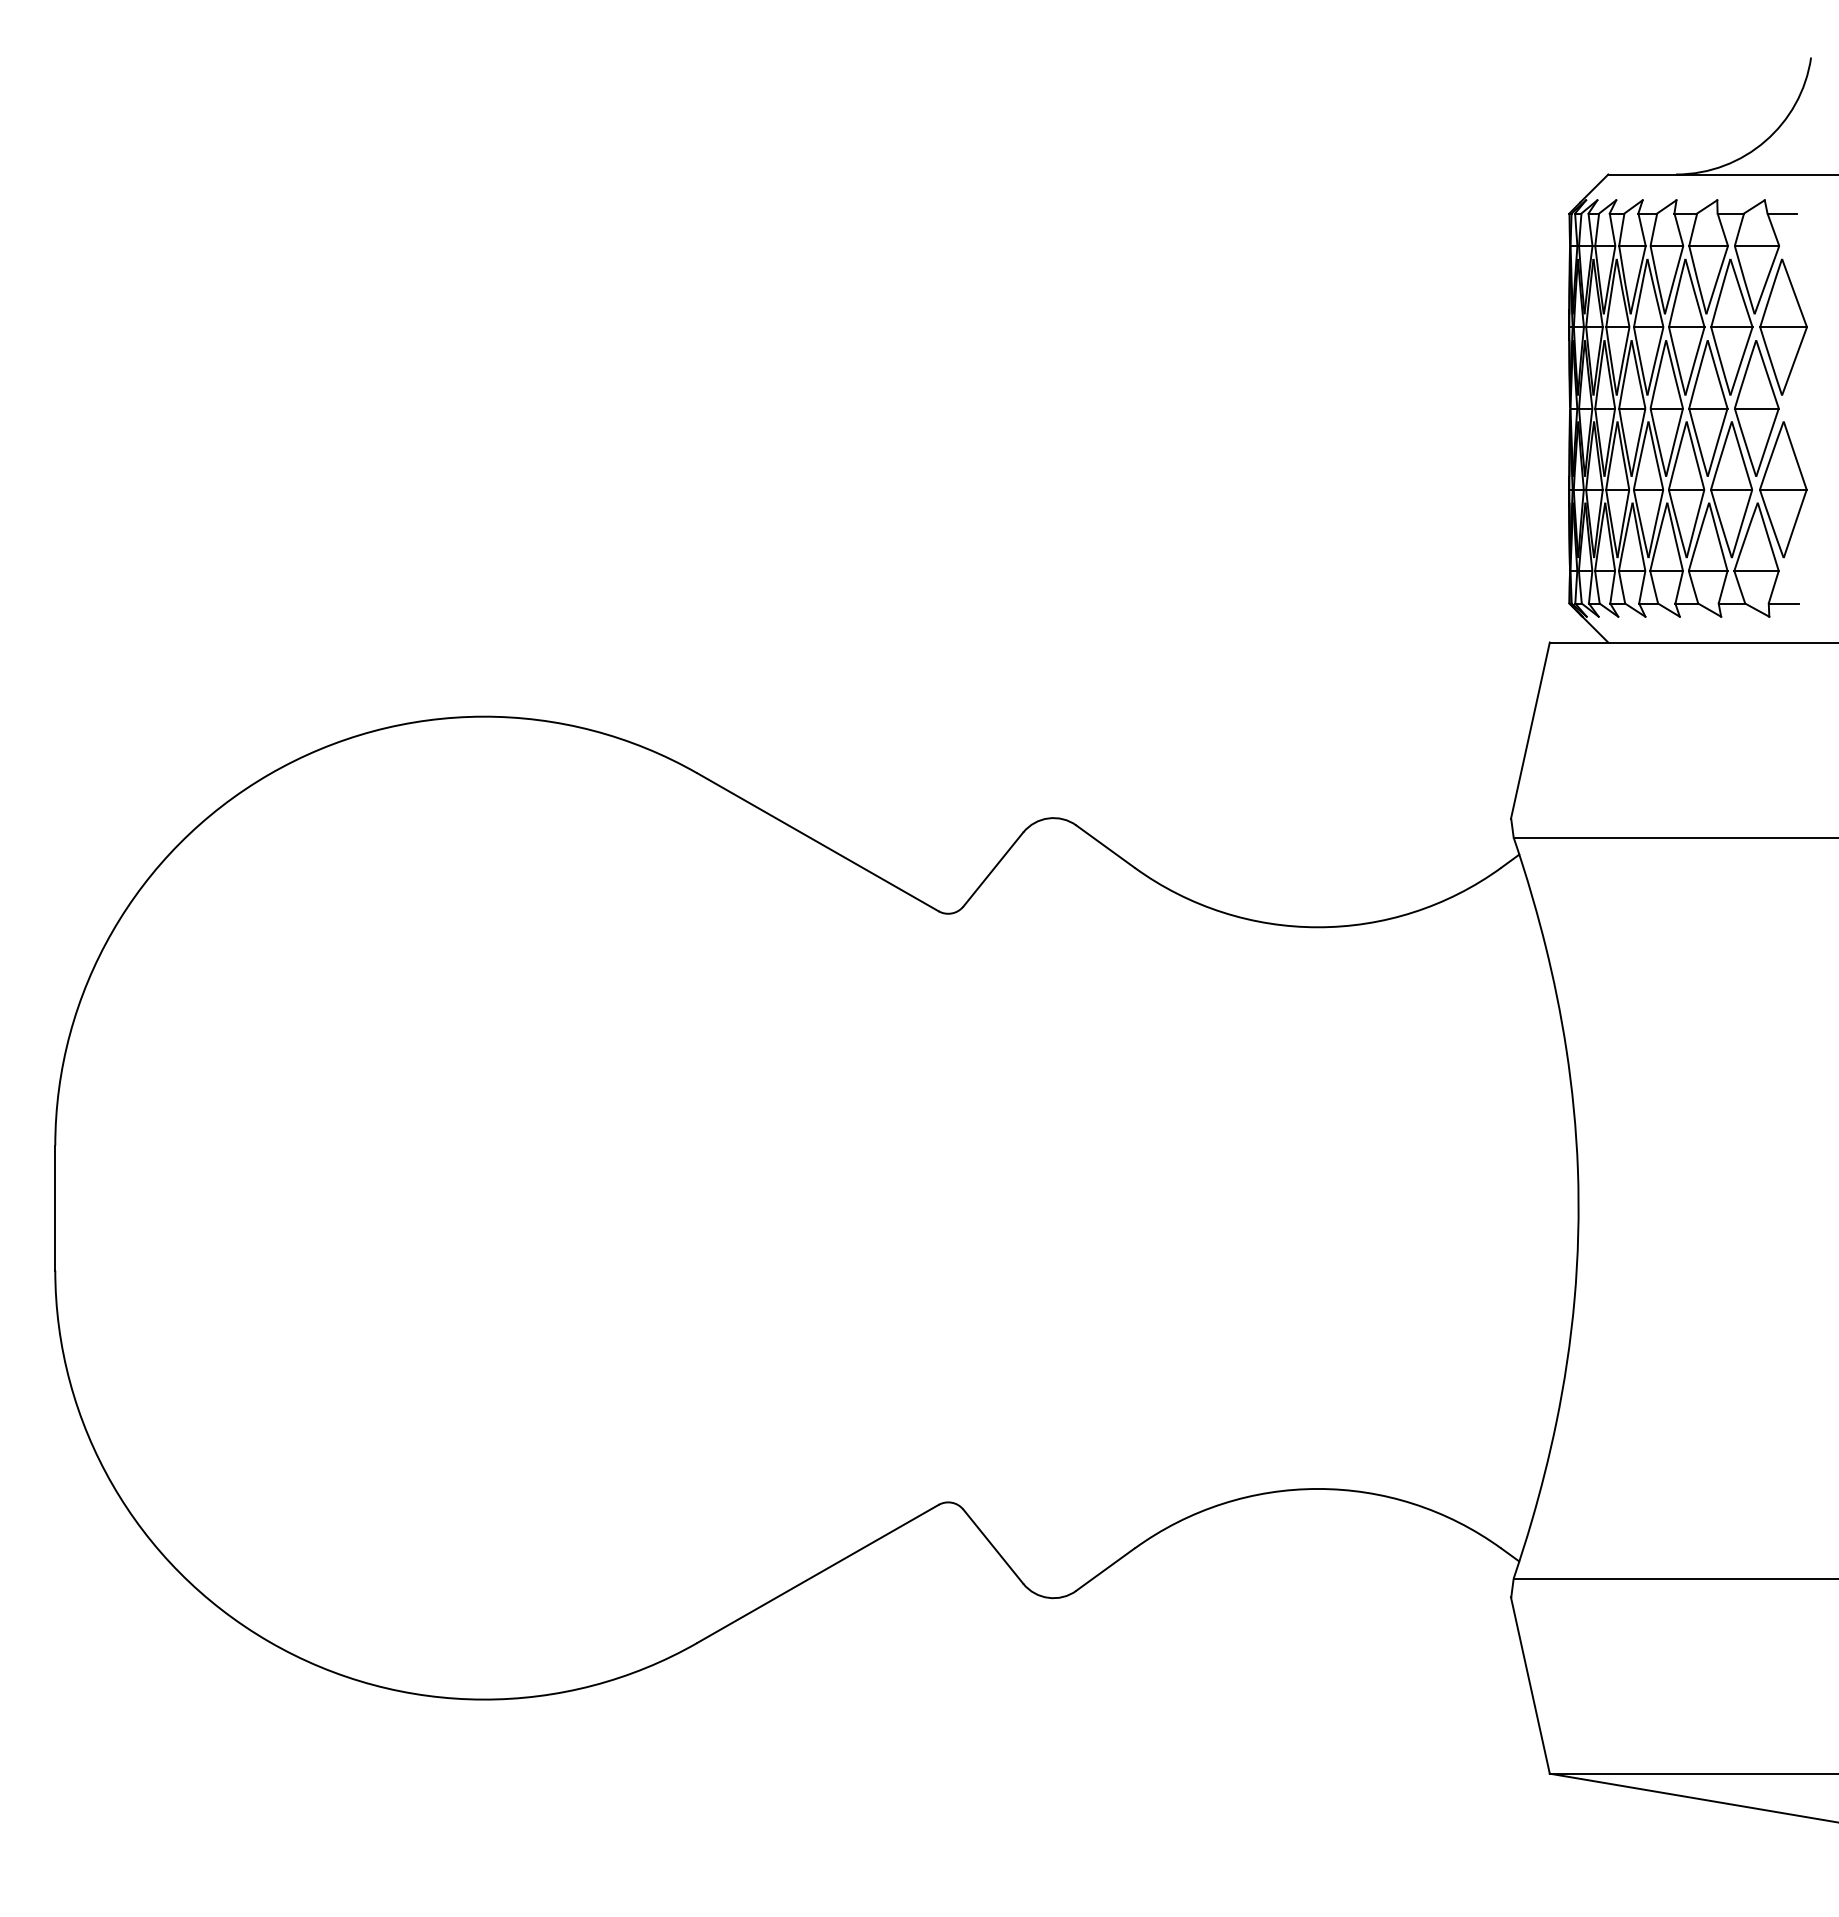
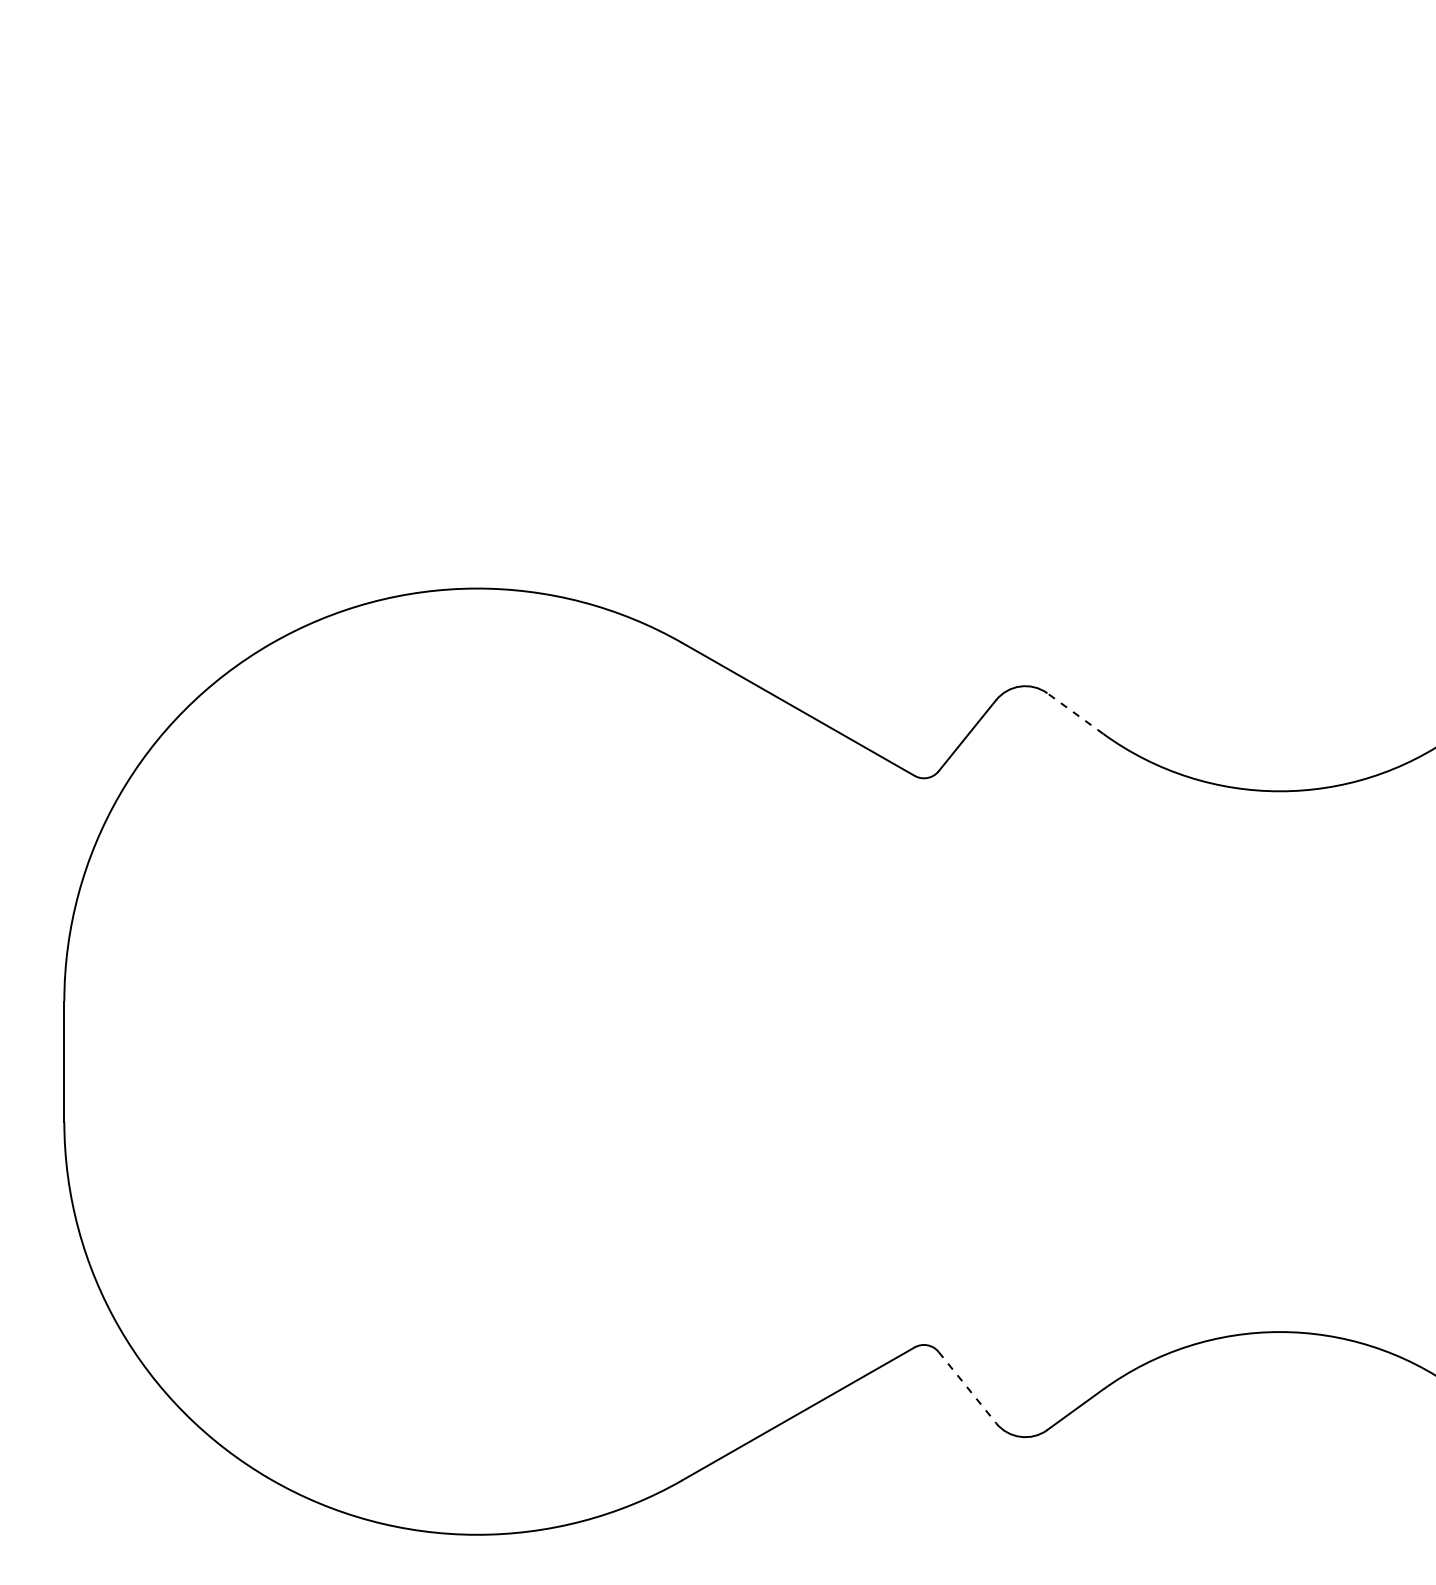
line: (1105, 846) -> (1075, 713), solid -> dashed
line: (993, 1546) -> (967, 1387), solid -> dashed

